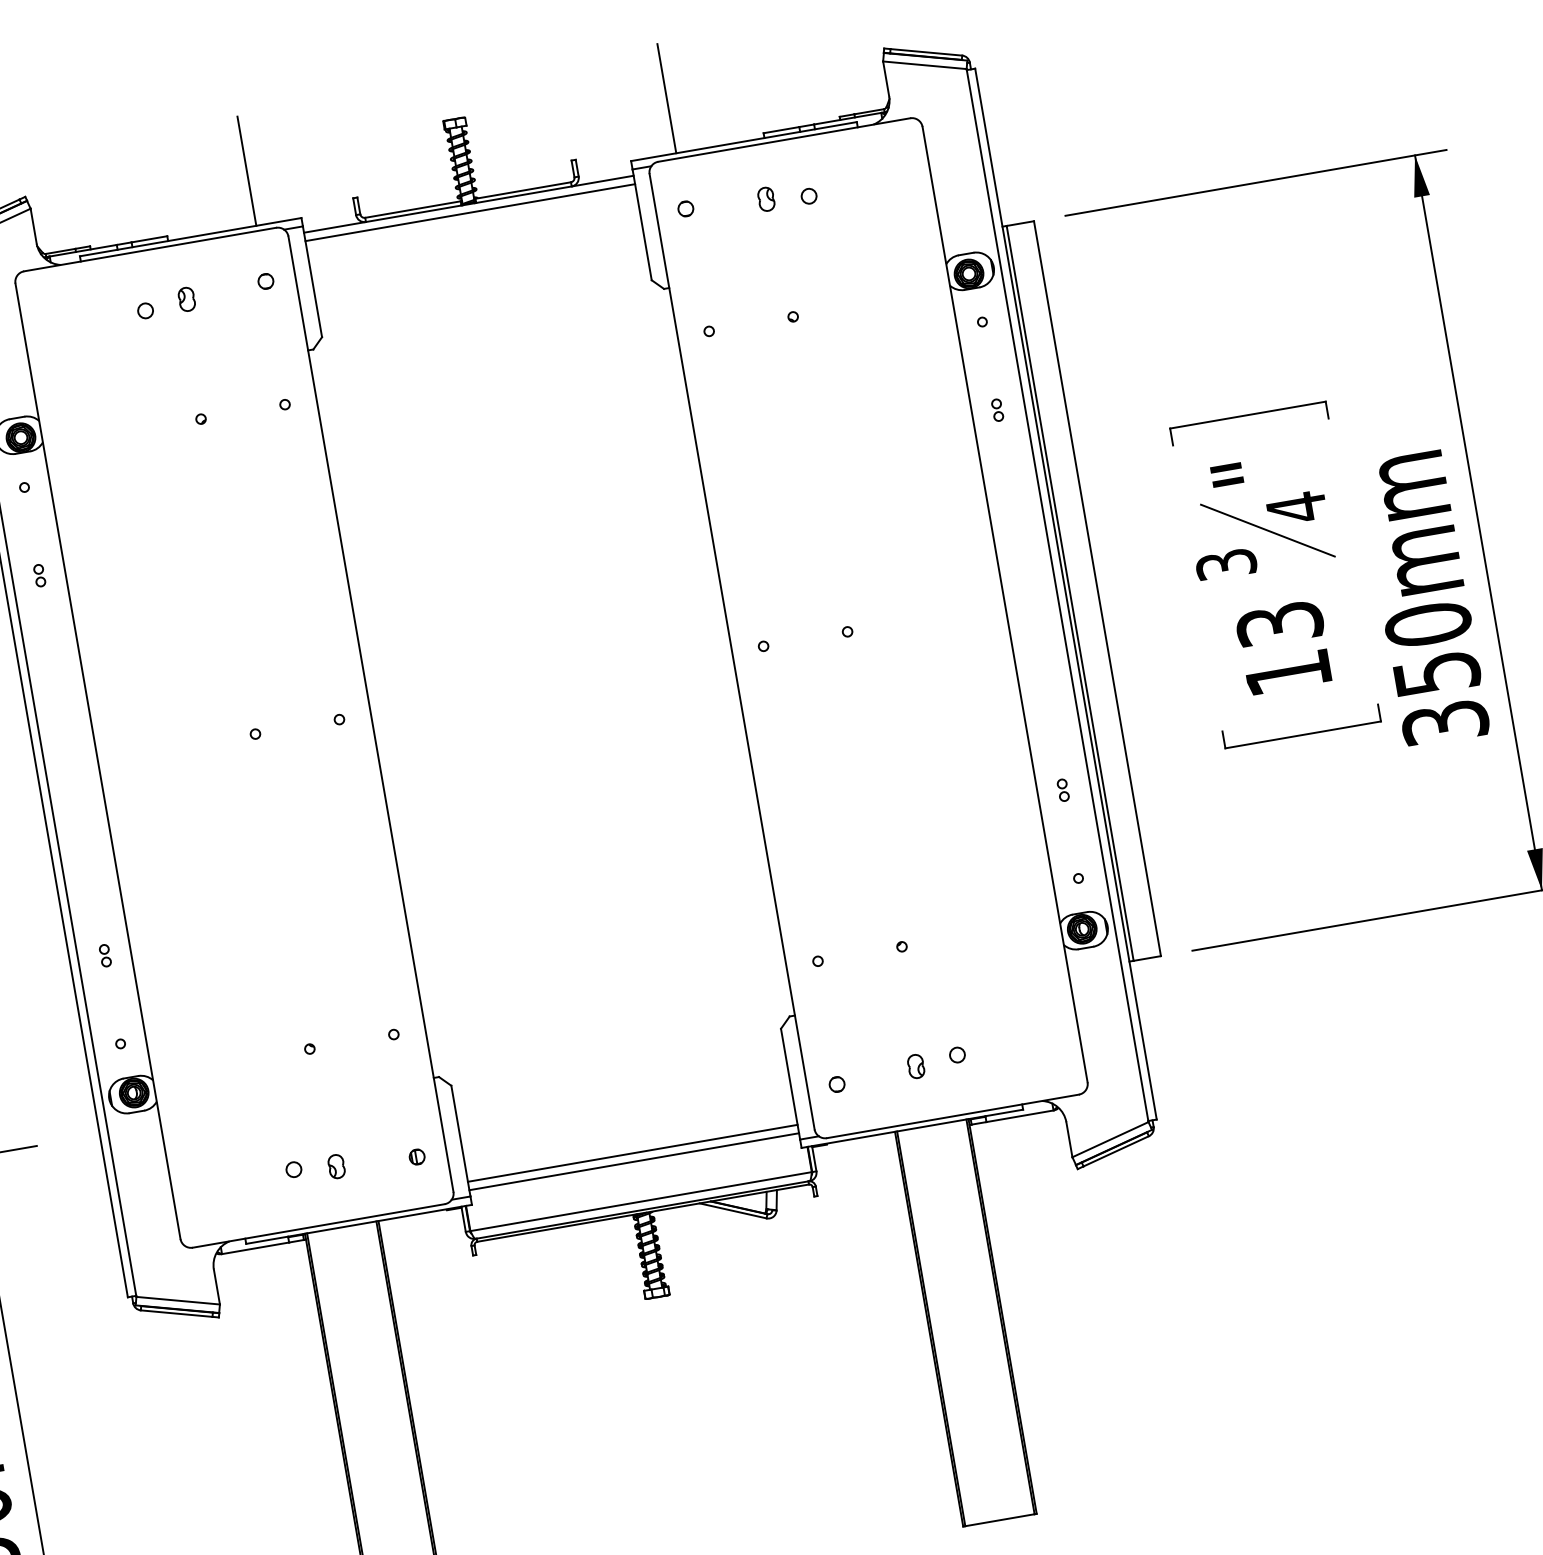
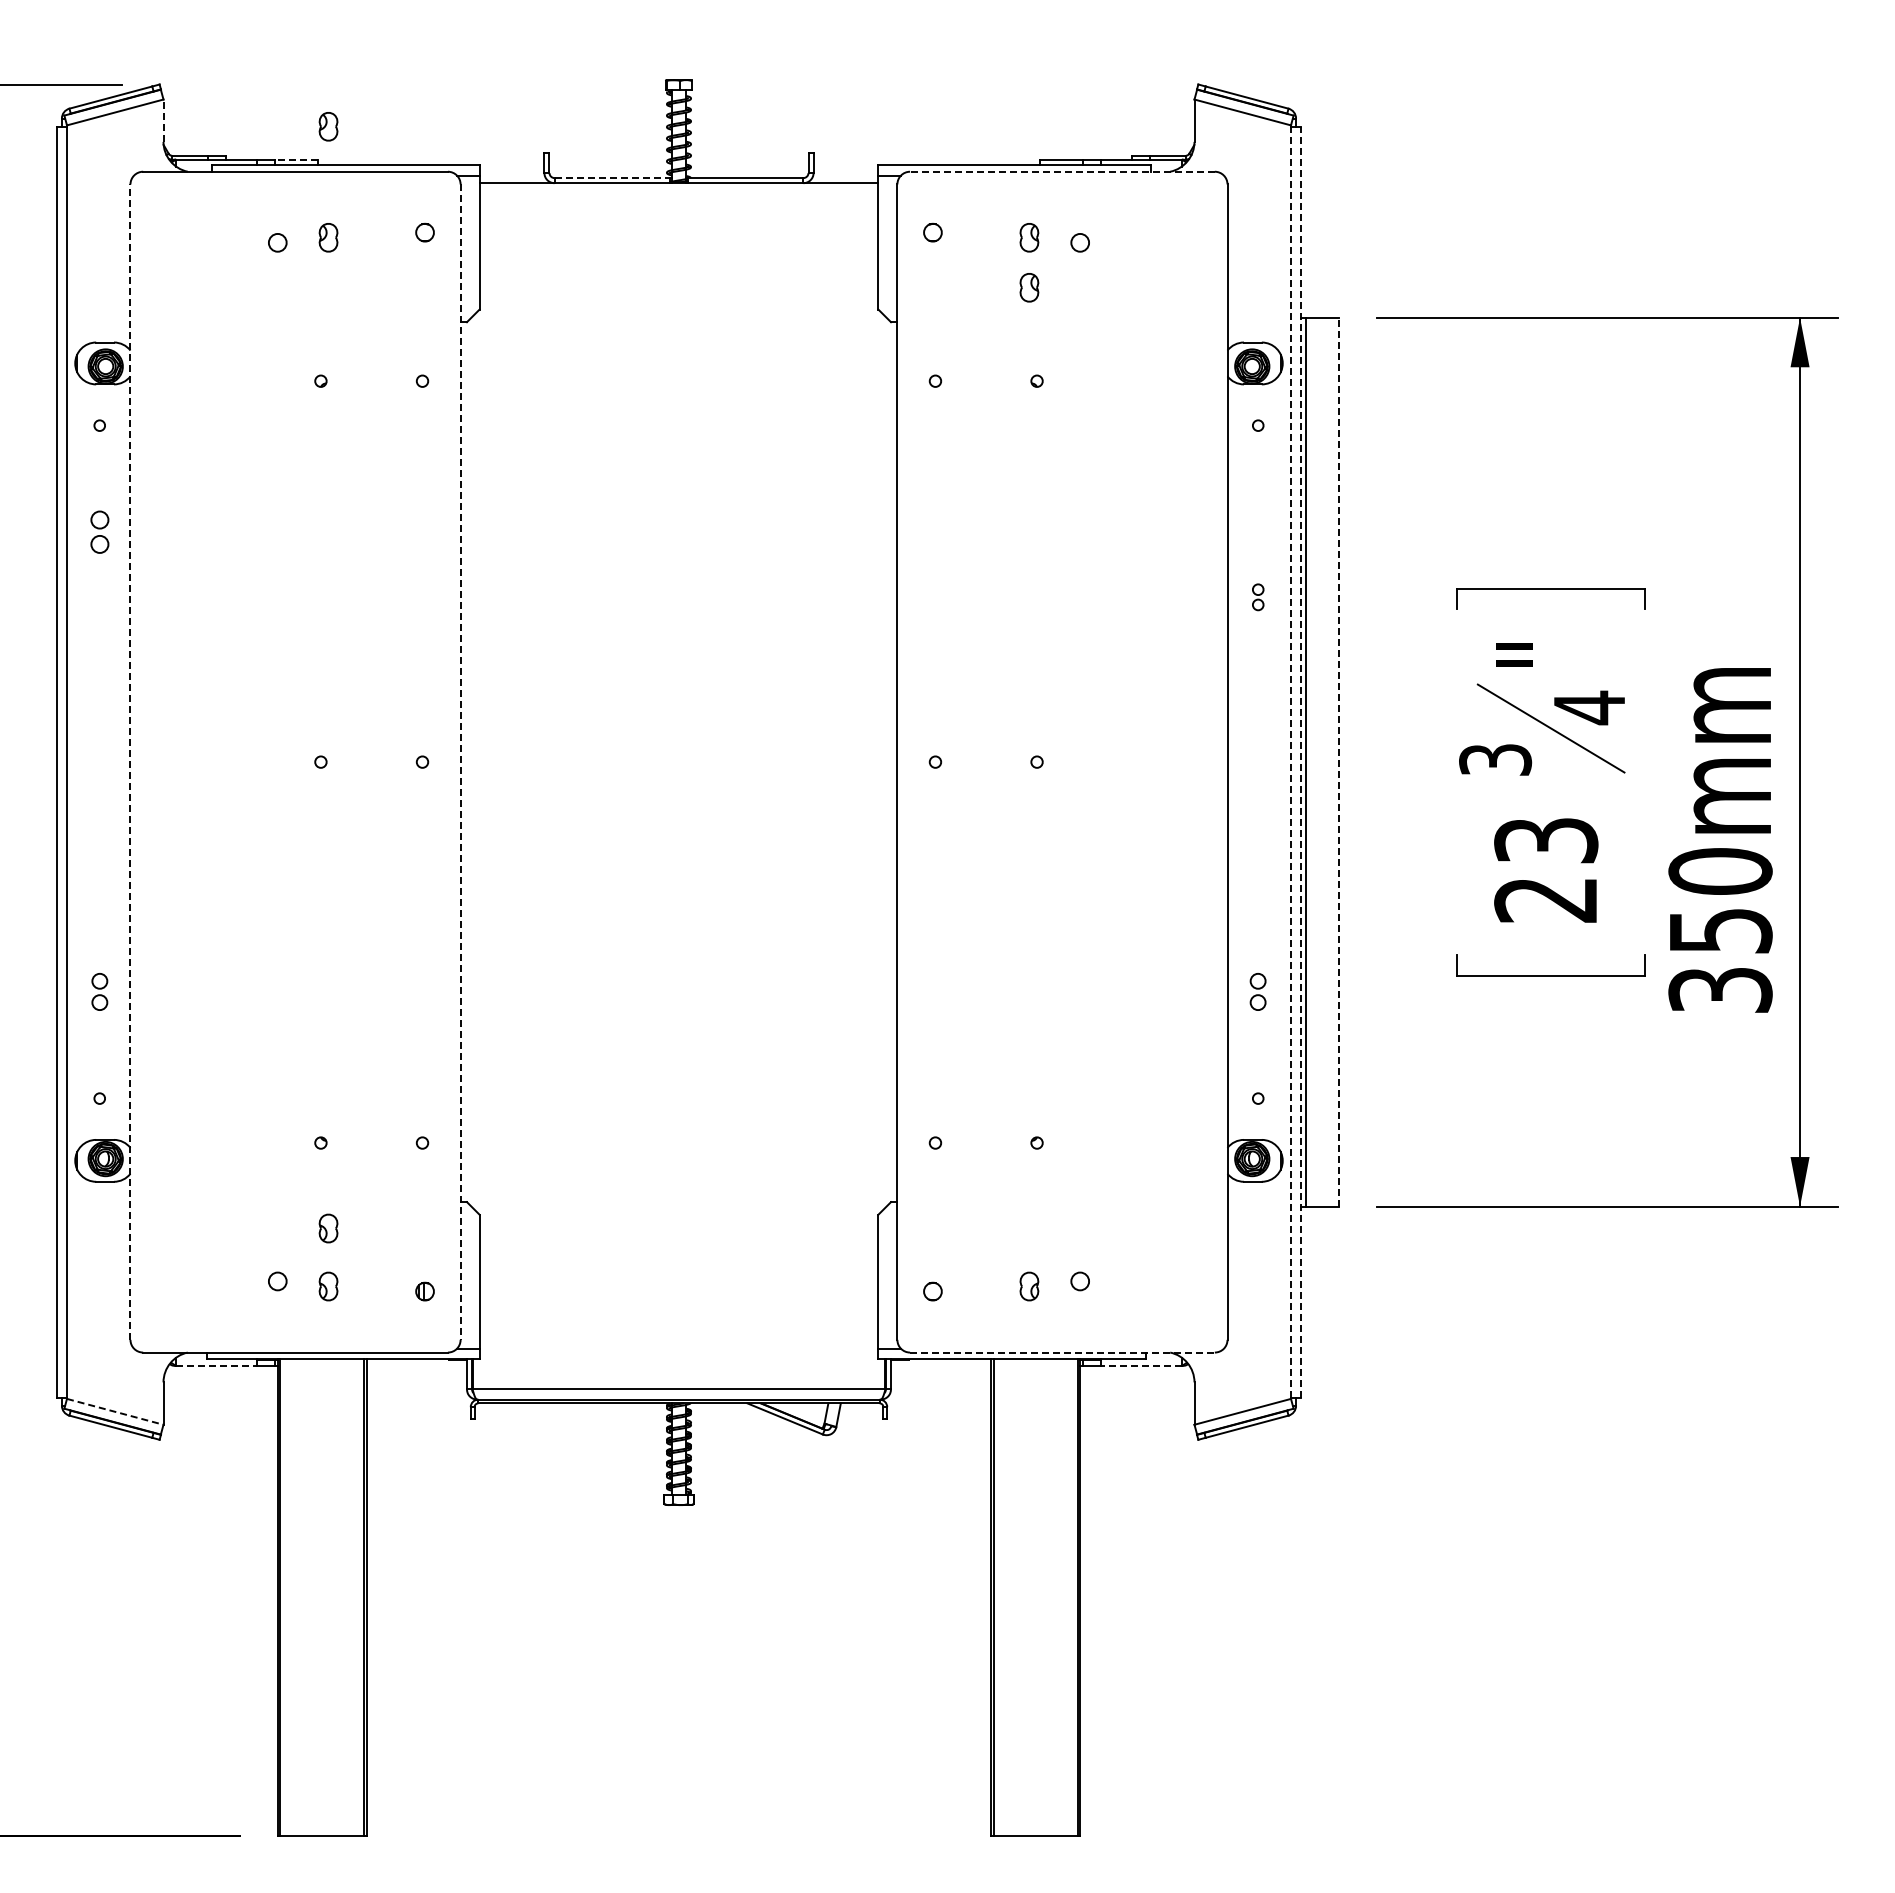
line: (666, 98) -> (932, 99), removed
line: (783, 139) -> (1061, 171), solid -> dashed
line: (247, 171) -> (425, 99), removed
part: (170, 207) -> (328, 126), added
line: (413, 209) -> (612, 178), solid -> dashed
line: (469, 212) -> (678, 193), removed
line: (33, 226) -> (163, 120), solid -> dashed
line: (149, 239) -> (296, 159), solid -> dashed
part: (773, 240) -> (1029, 287), added
part: (997, 410) -> (1258, 597), moved
part: (39, 575) -> (99, 532), size x1.6
line: (1097, 588) -> (1339, 761), solid -> dashed
line: (1066, 593) -> (1301, 761), solid -> dashed
line: (1057, 594) -> (1291, 761), solid -> dashed
text: (1287, 673) -> (1545, 900), 13 -> 23
line: (370, 714) -> (460, 762), solid -> dashed
line: (98, 761) -> (130, 762), solid -> dashed
part: (1063, 789) -> (1258, 991), size x1.4
part: (105, 955) -> (99, 991), size x1.4
line: (952, 1116) -> (1062, 1352), solid -> dashed
line: (1020, 1116) -> (1141, 1366), solid -> dashed
part: (328, 1118) -> (328, 1228), added
line: (632, 1153) -> (678, 1330), removed
line: (633, 1162) -> (678, 1341), removed
line: (255, 1248) -> (216, 1366), solid -> dashed
line: (178, 1300) -> (115, 1411), solid -> dashed

